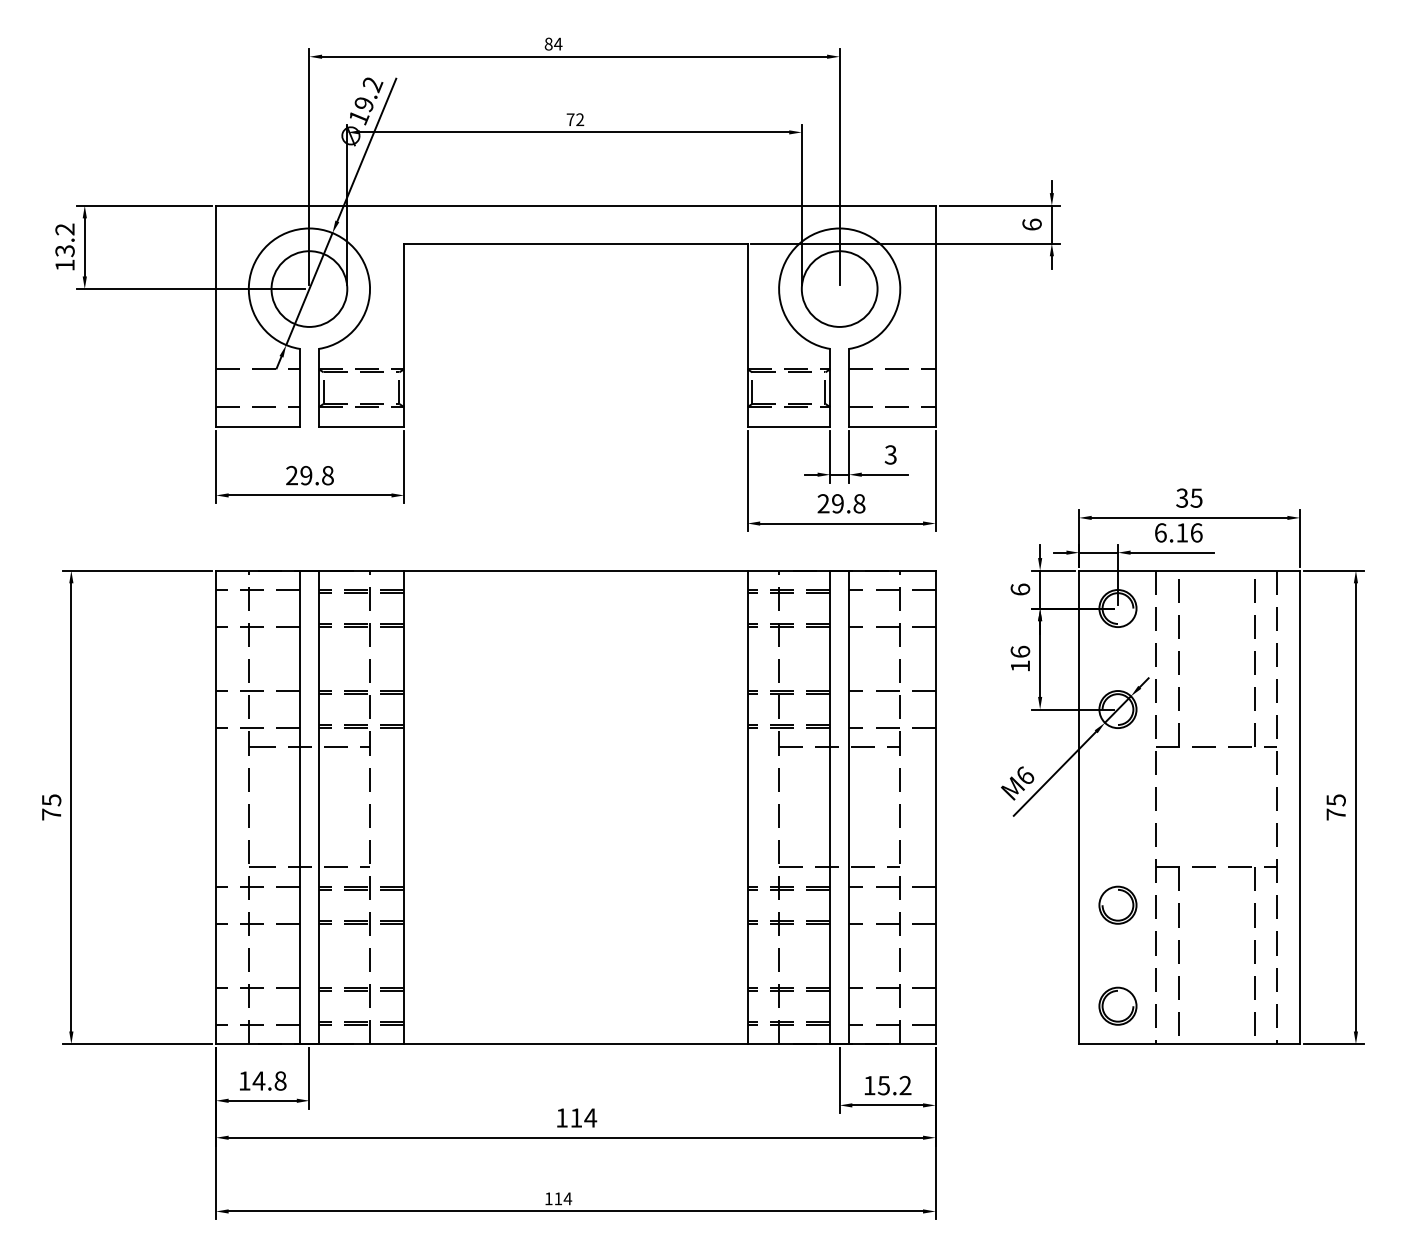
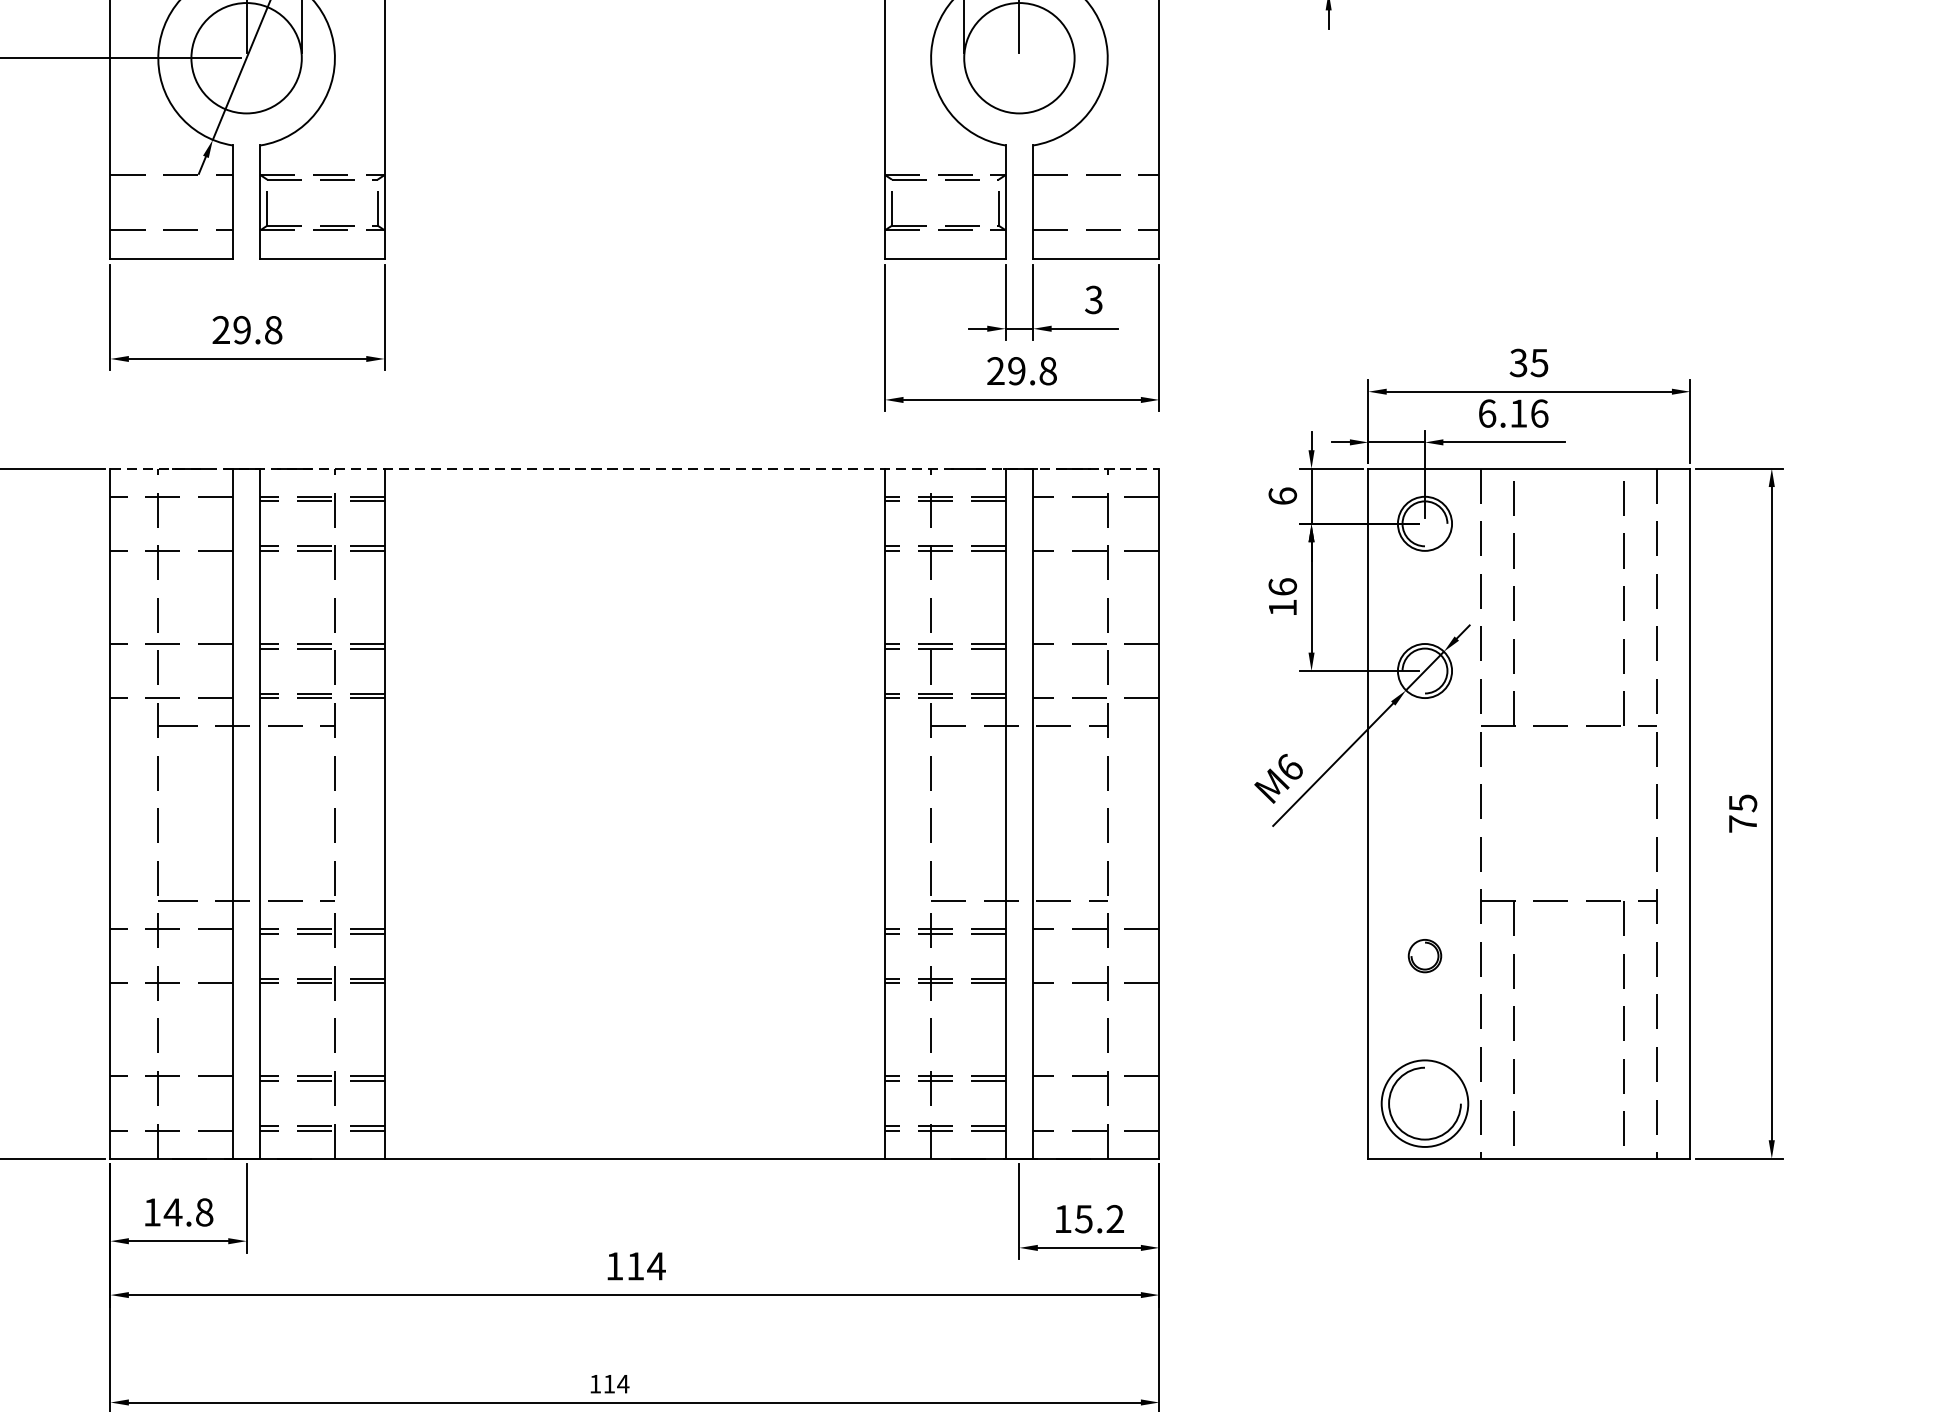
line: (575, 570) -> (634, 468), solid -> dashed
part: (1117, 904) -> (1424, 955), size x0.6
part: (1117, 1005) -> (1424, 1102), size x1.6

